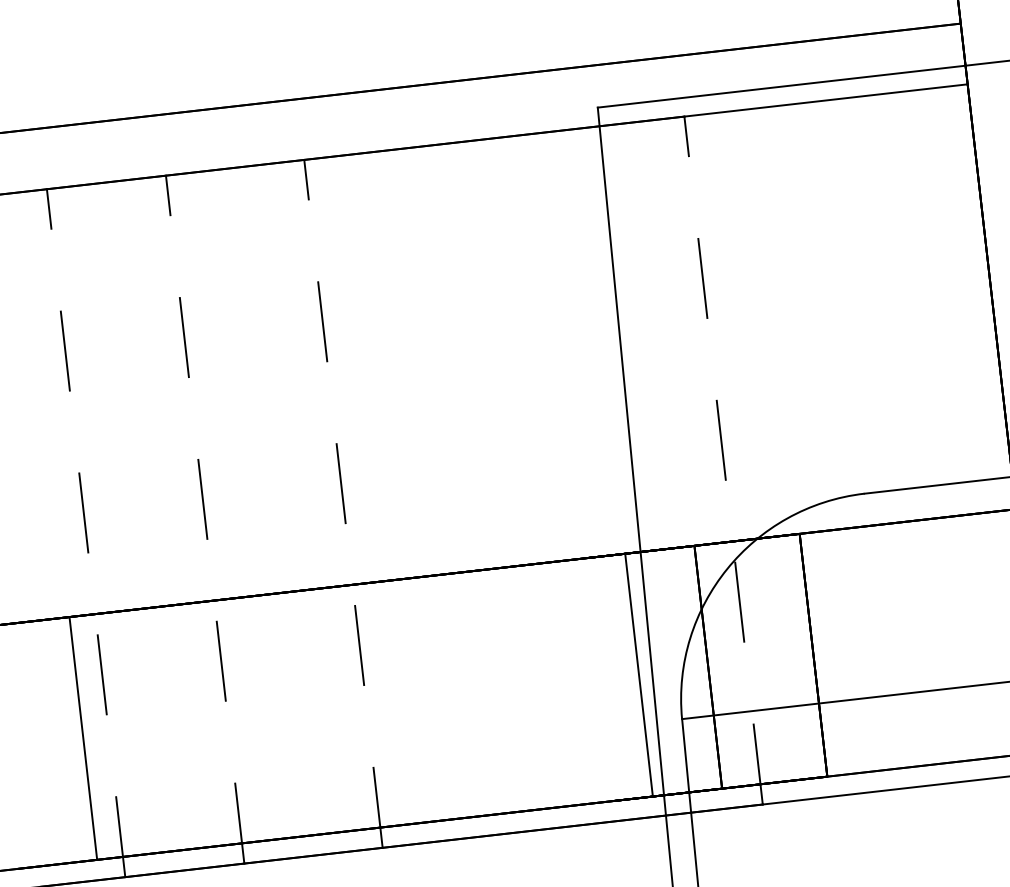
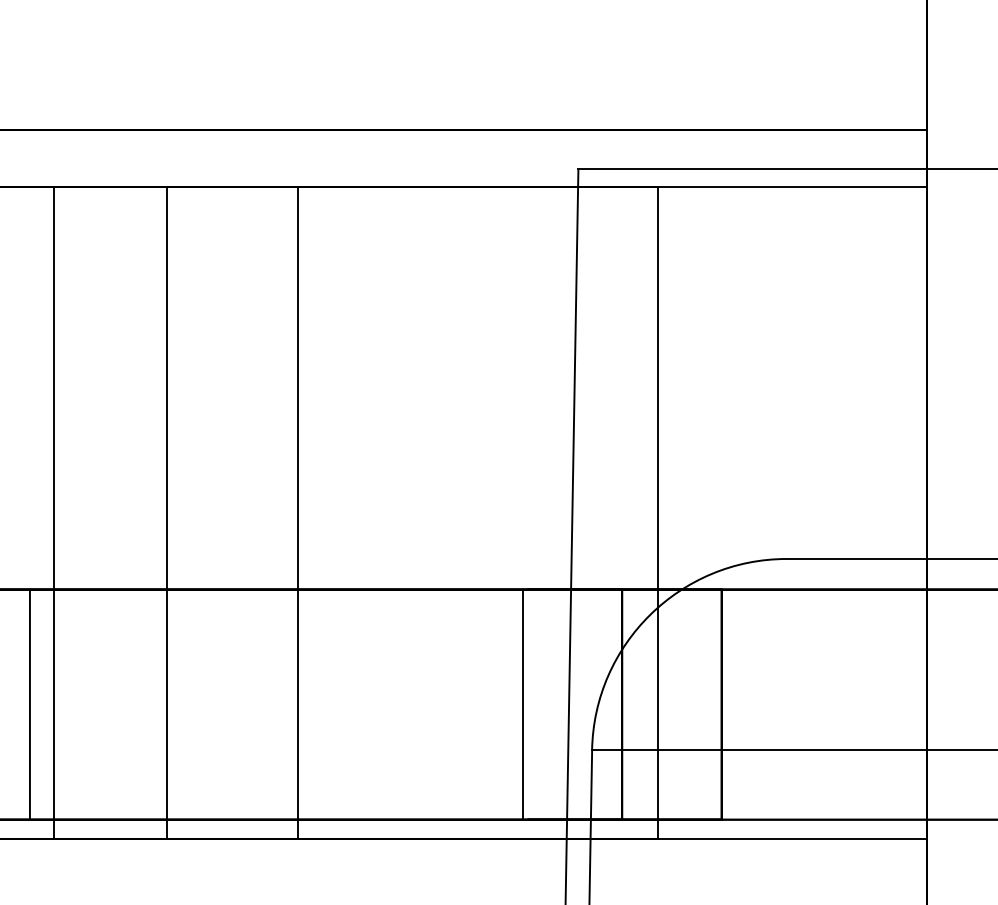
line: (723, 460) -> (658, 512), dashed -> solid
line: (343, 503) -> (298, 512), dashed -> solid
line: (205, 519) -> (167, 512), dashed -> solid
line: (86, 532) -> (54, 512), dashed -> solid
line: (639, 674) -> (522, 704), moved

